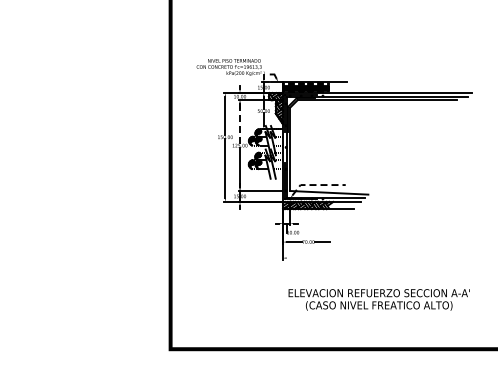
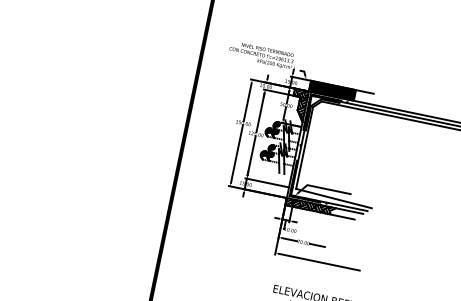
line: (240, 123) -> (261, 112), dashed -> solid
line: (316, 185) -> (322, 188), dashed -> solid
line: (327, 258) -> (318, 262), added

